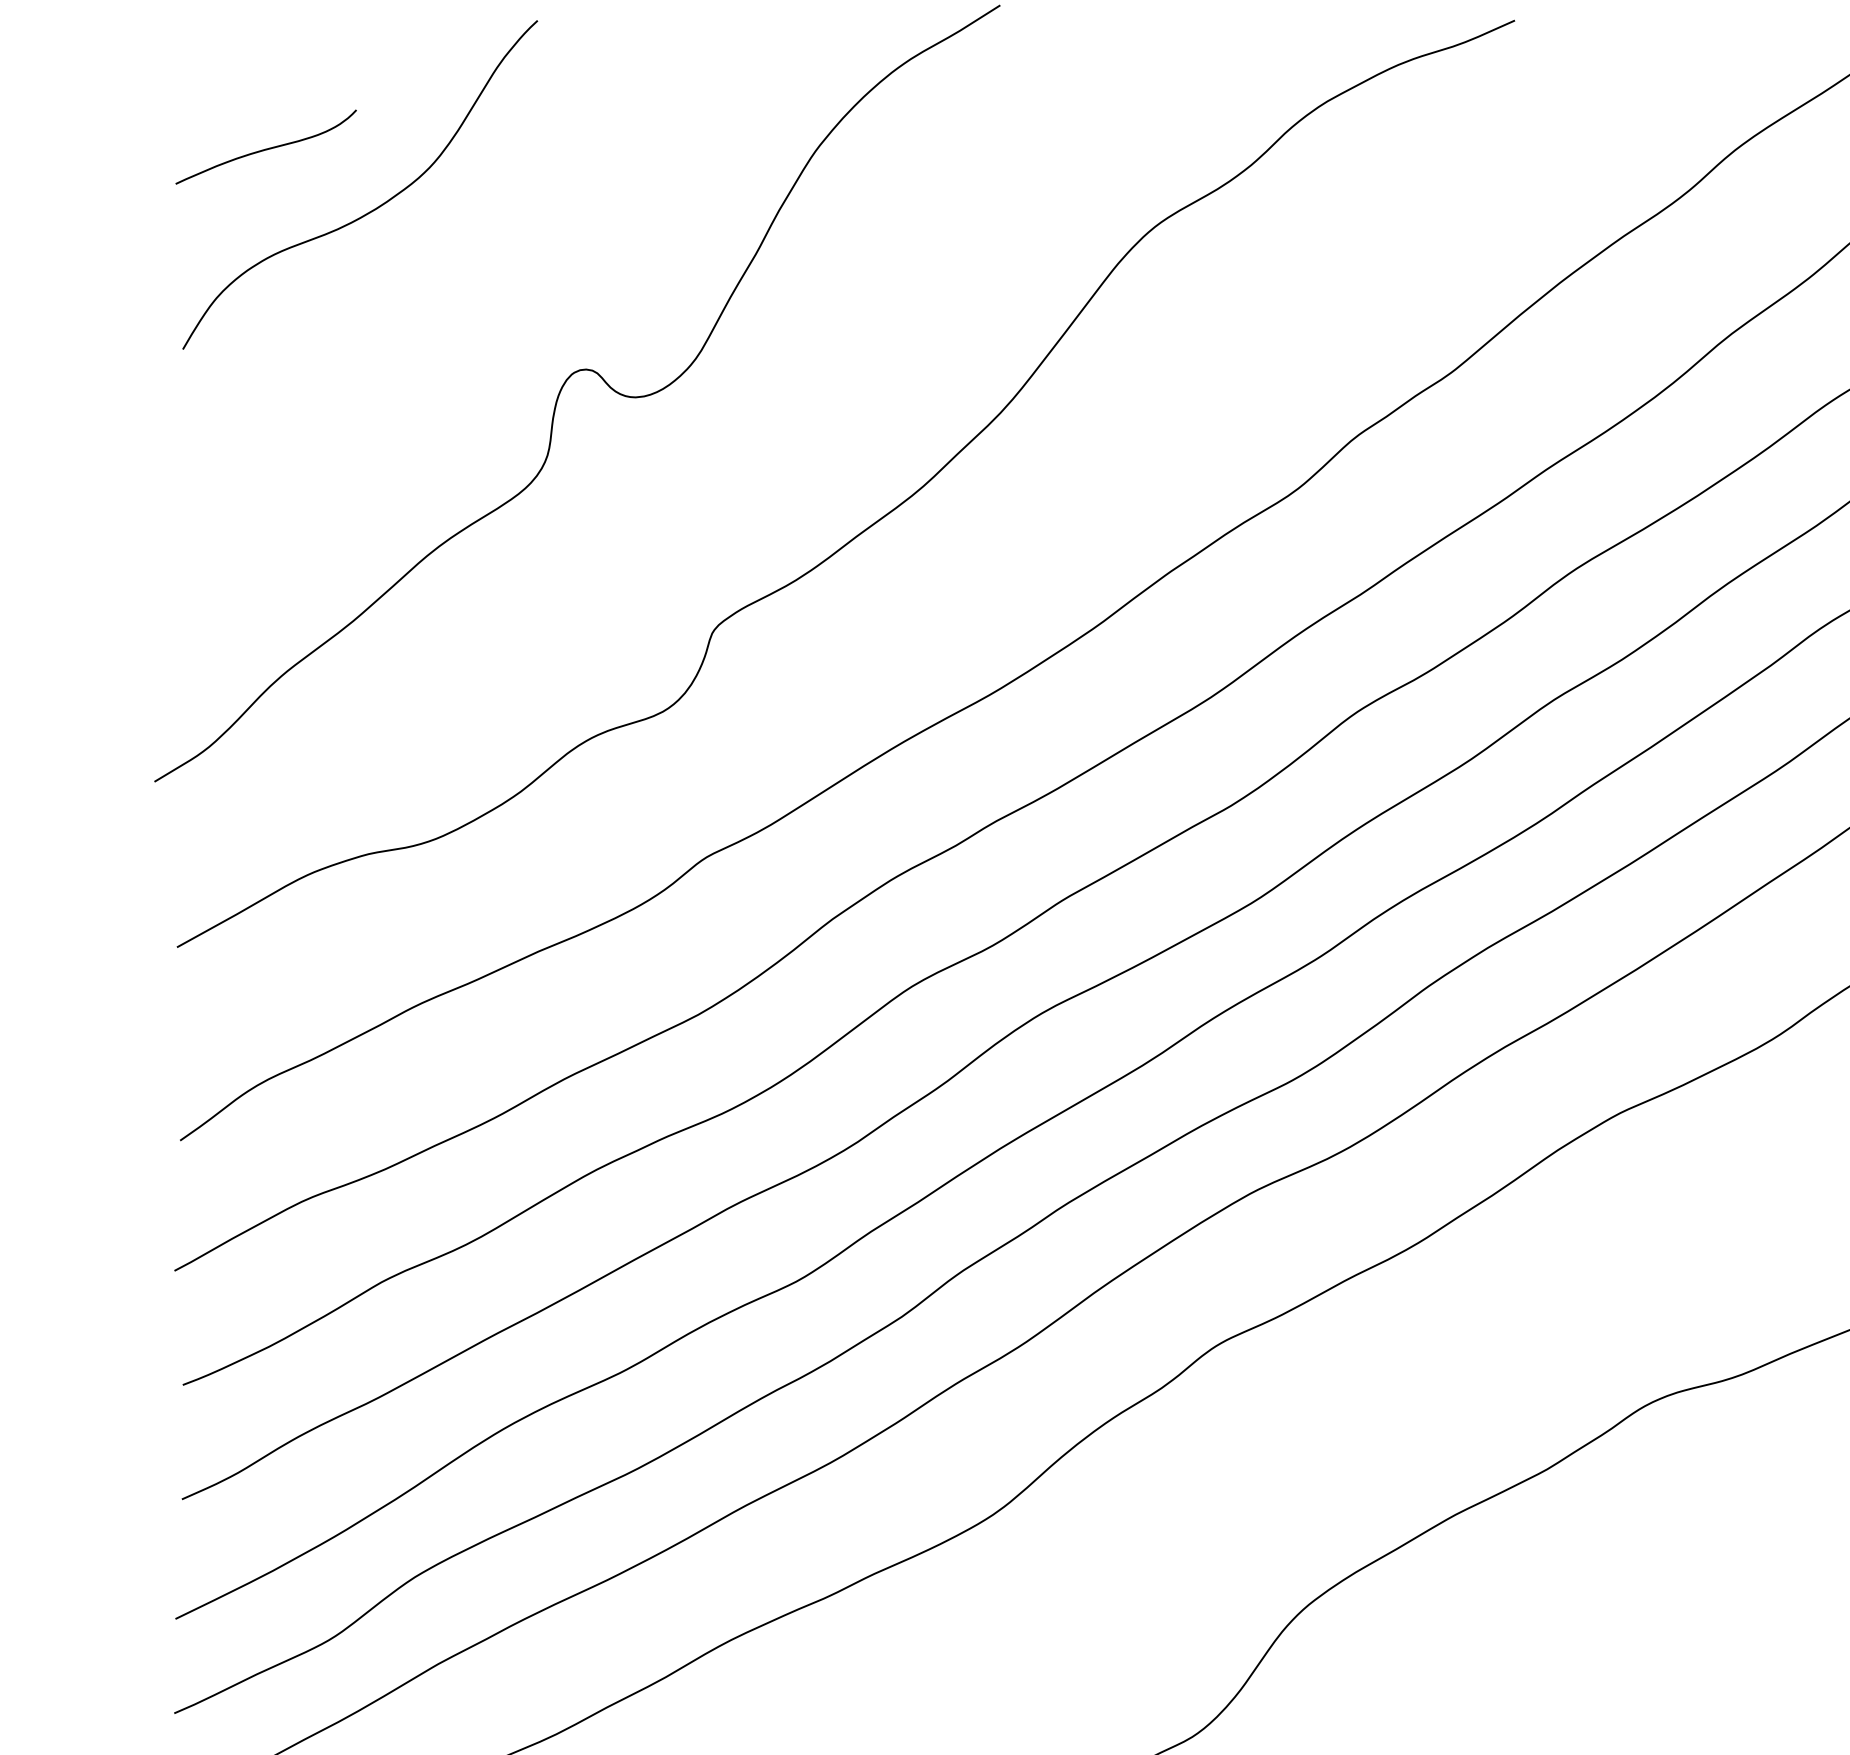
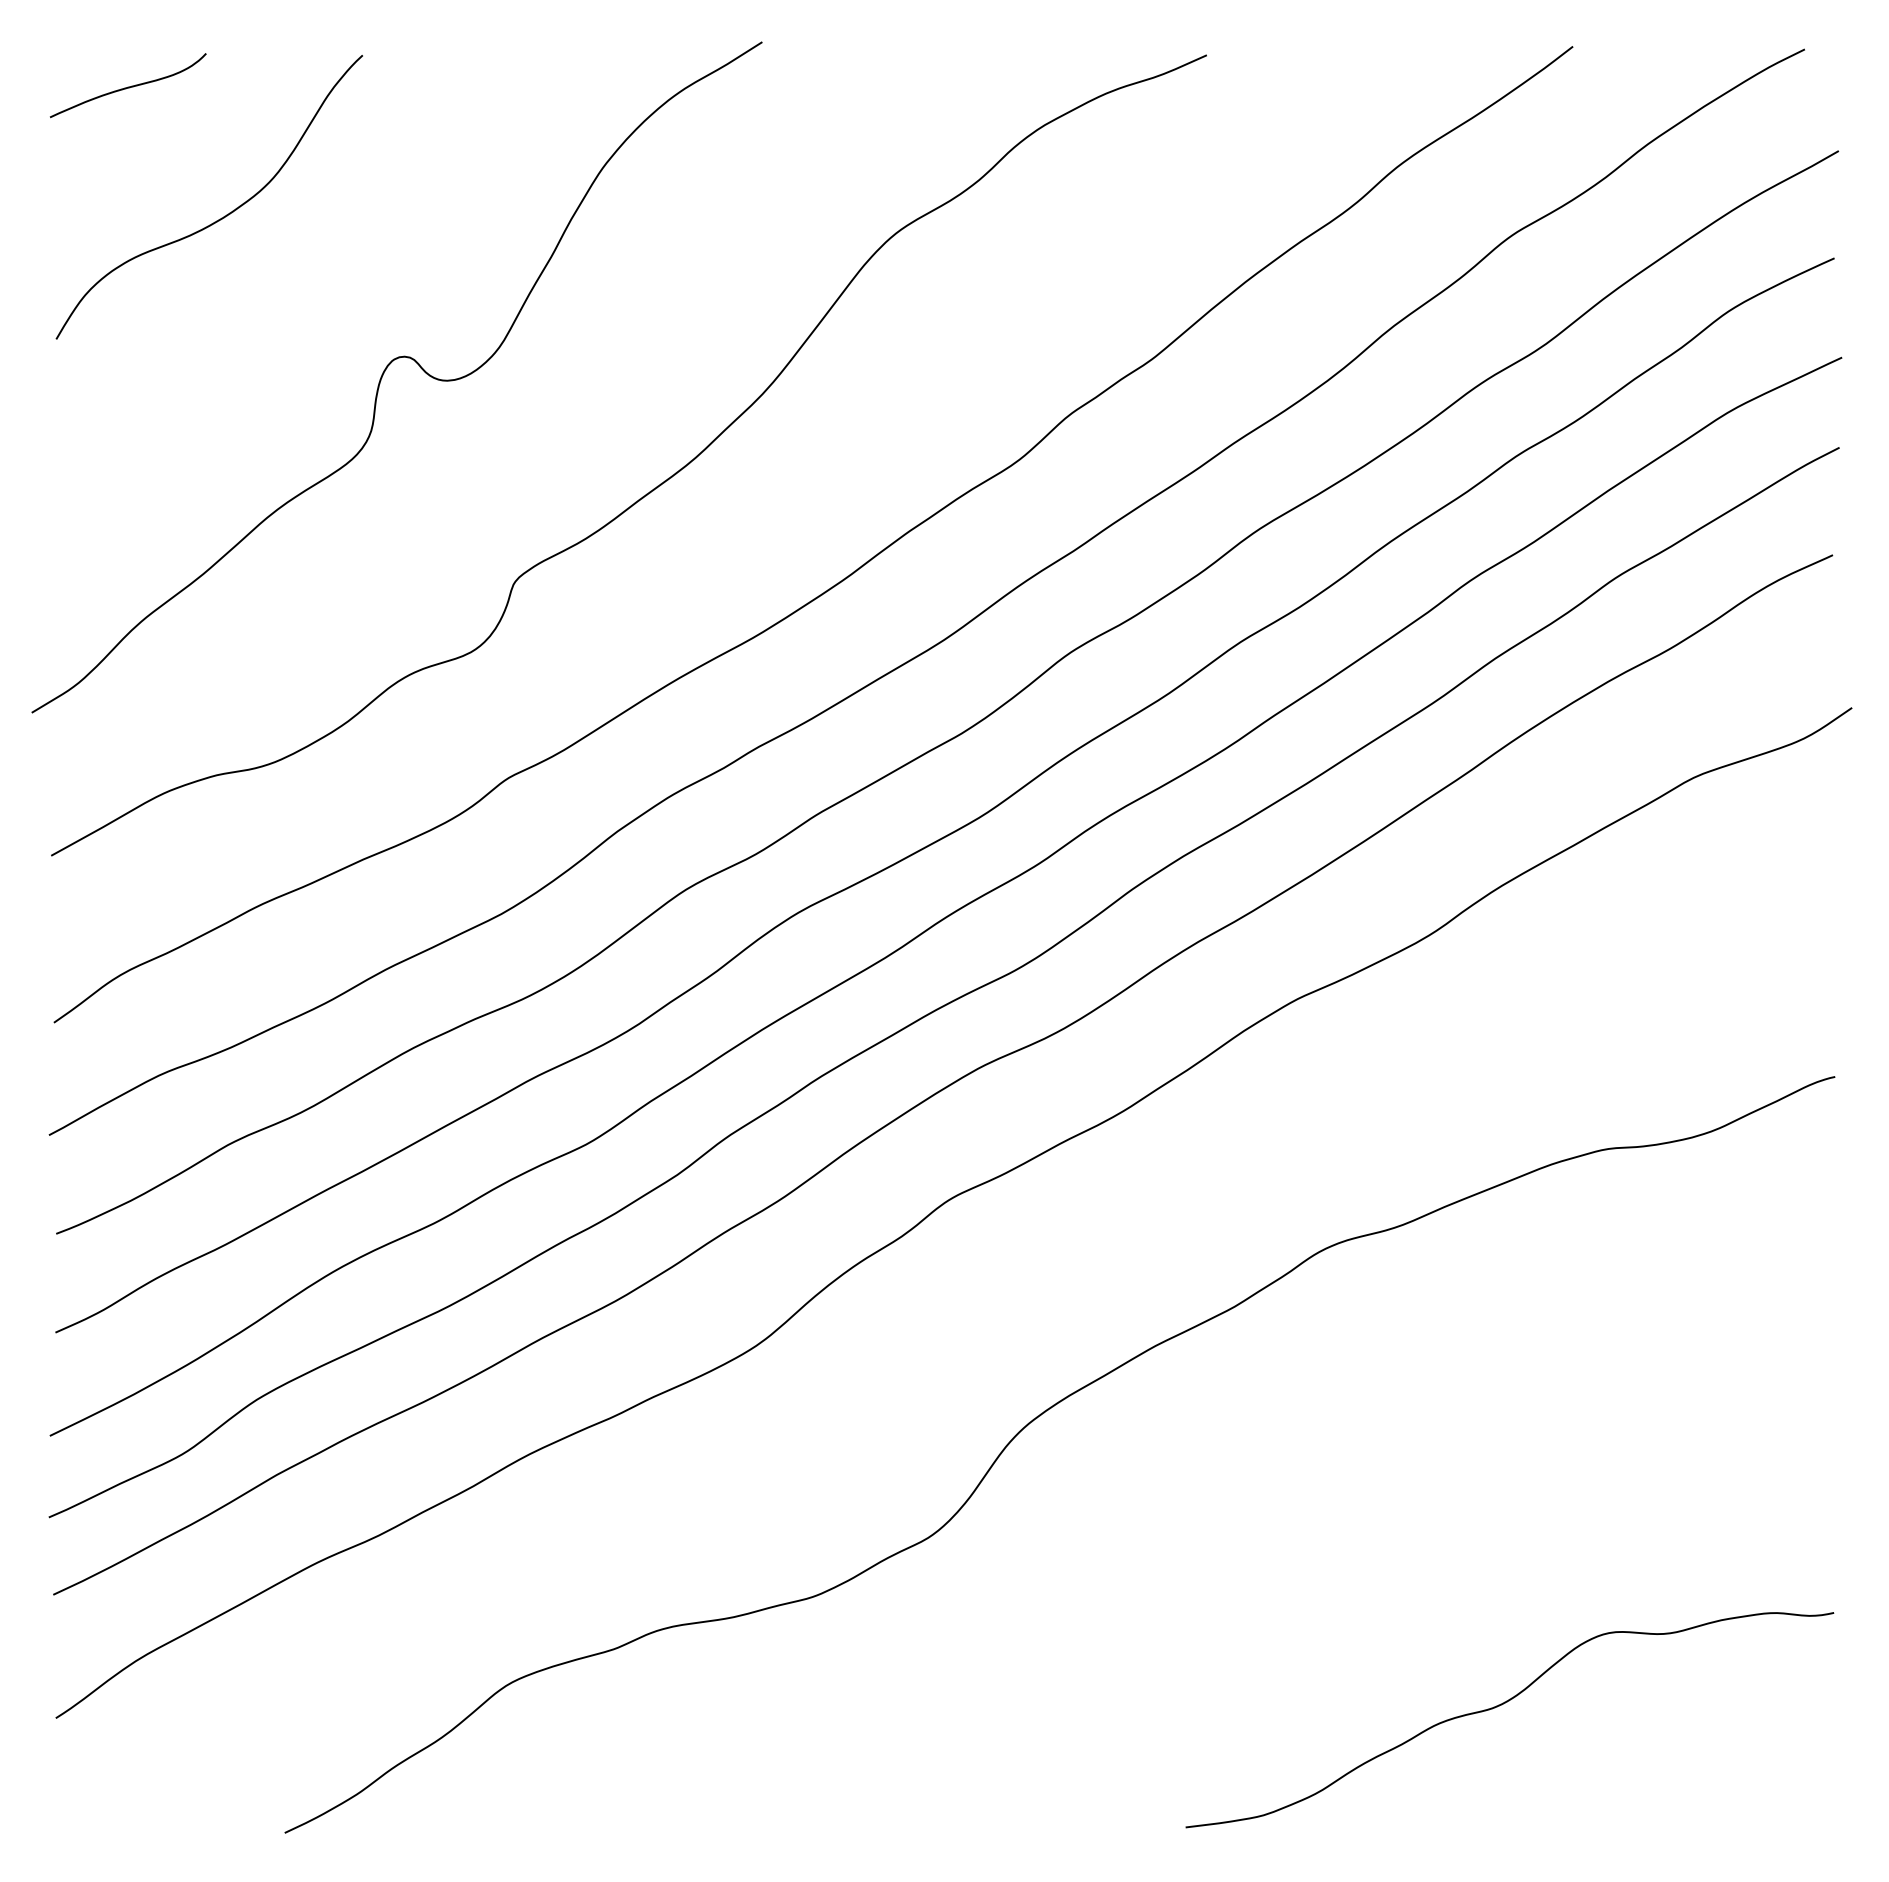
curve: (266, 148) -> (128, 86), moved

